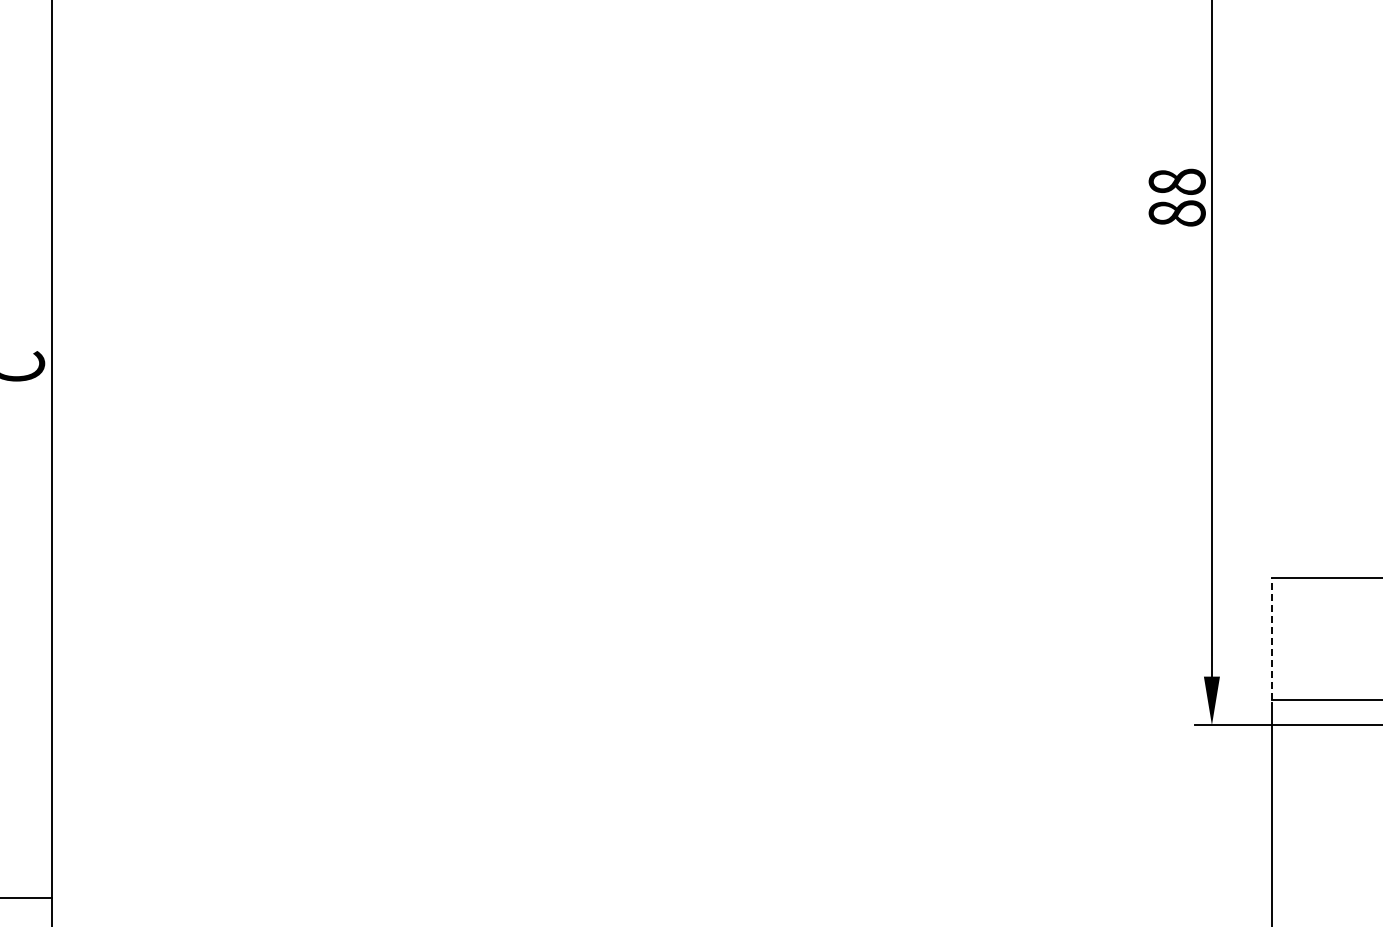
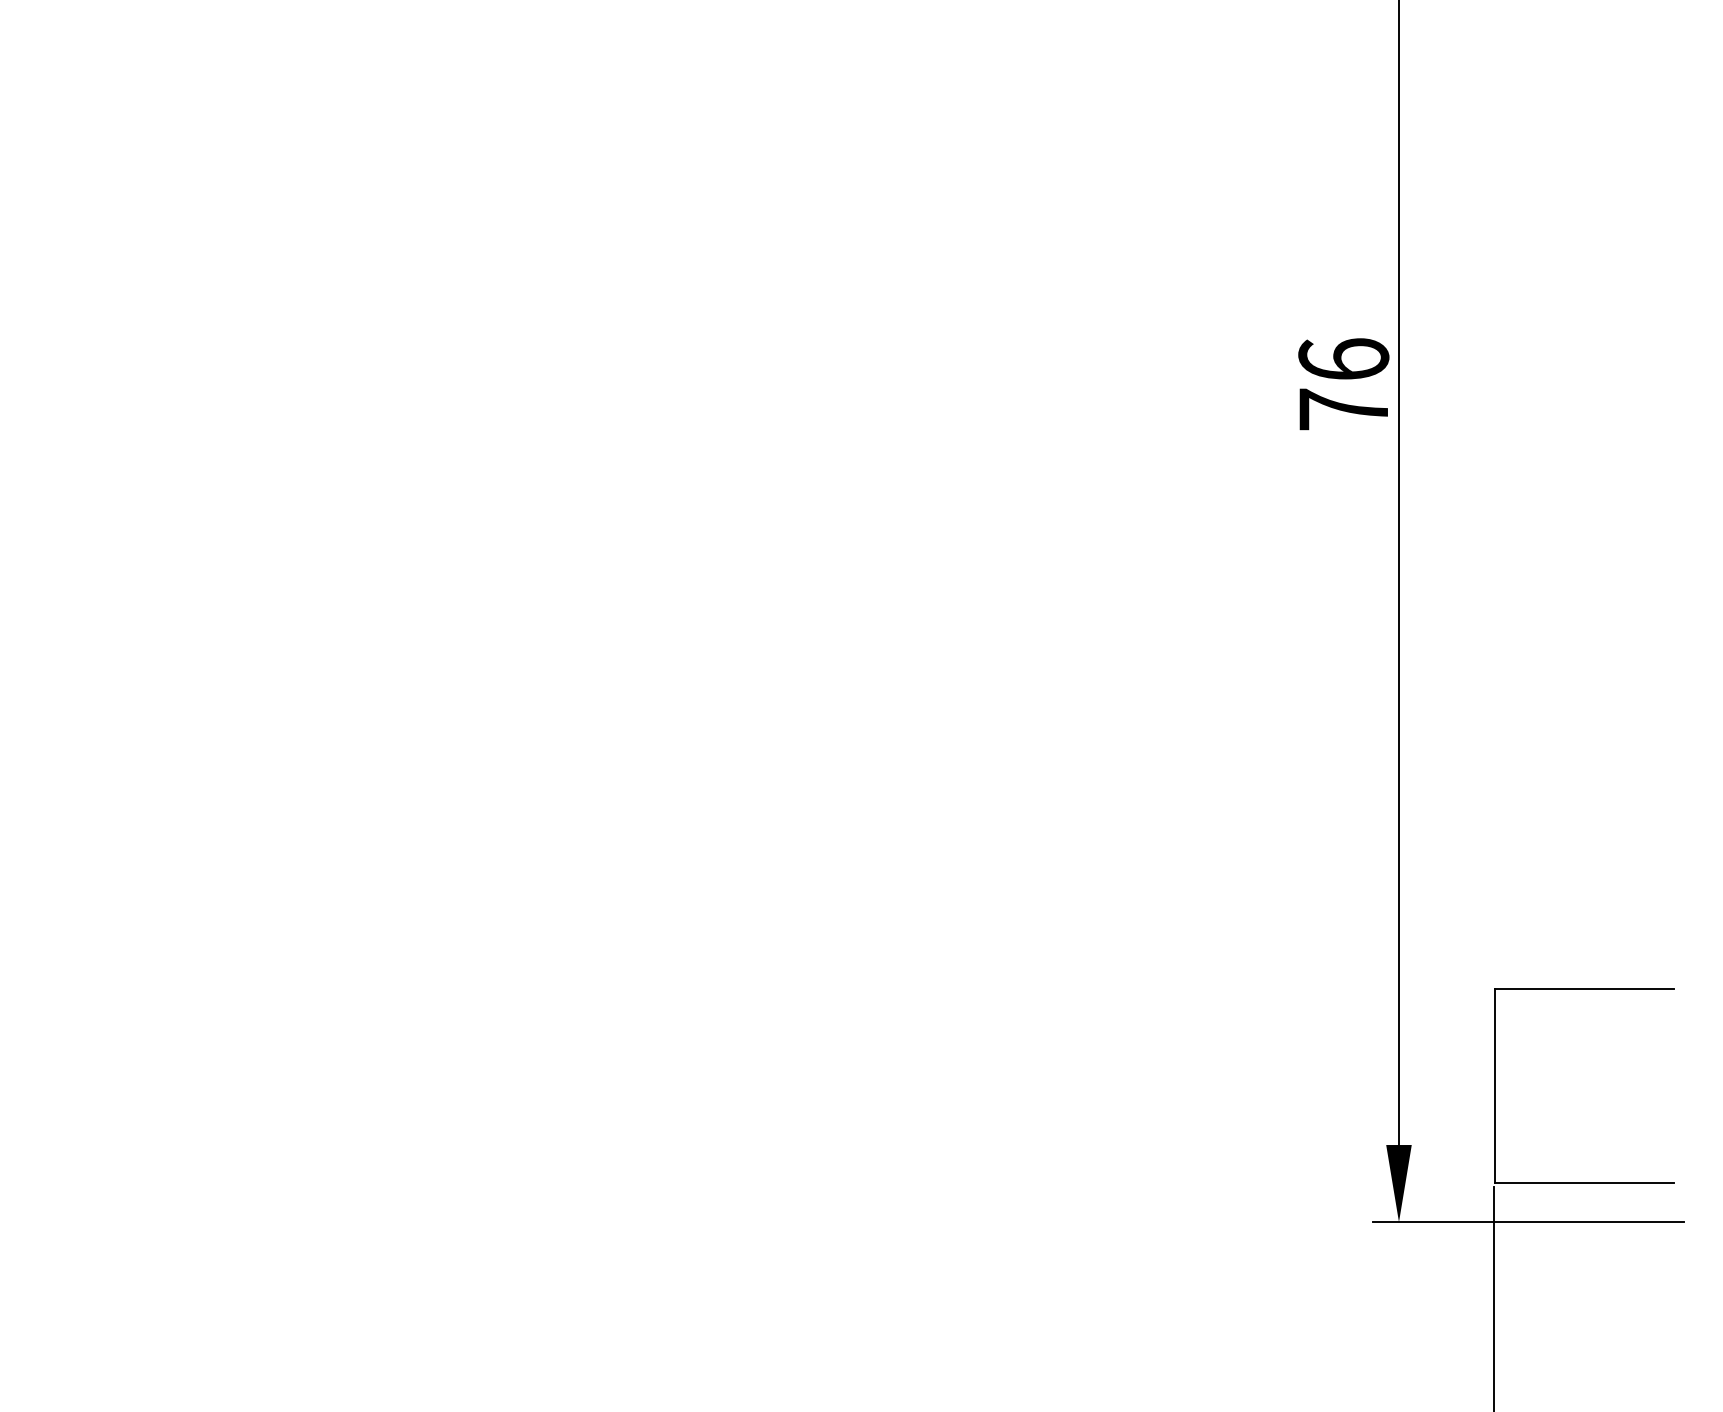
text: (1176, 197) -> (1342, 384), 88 -> 76
line: (1272, 638) -> (1495, 1084), dashed -> solid

